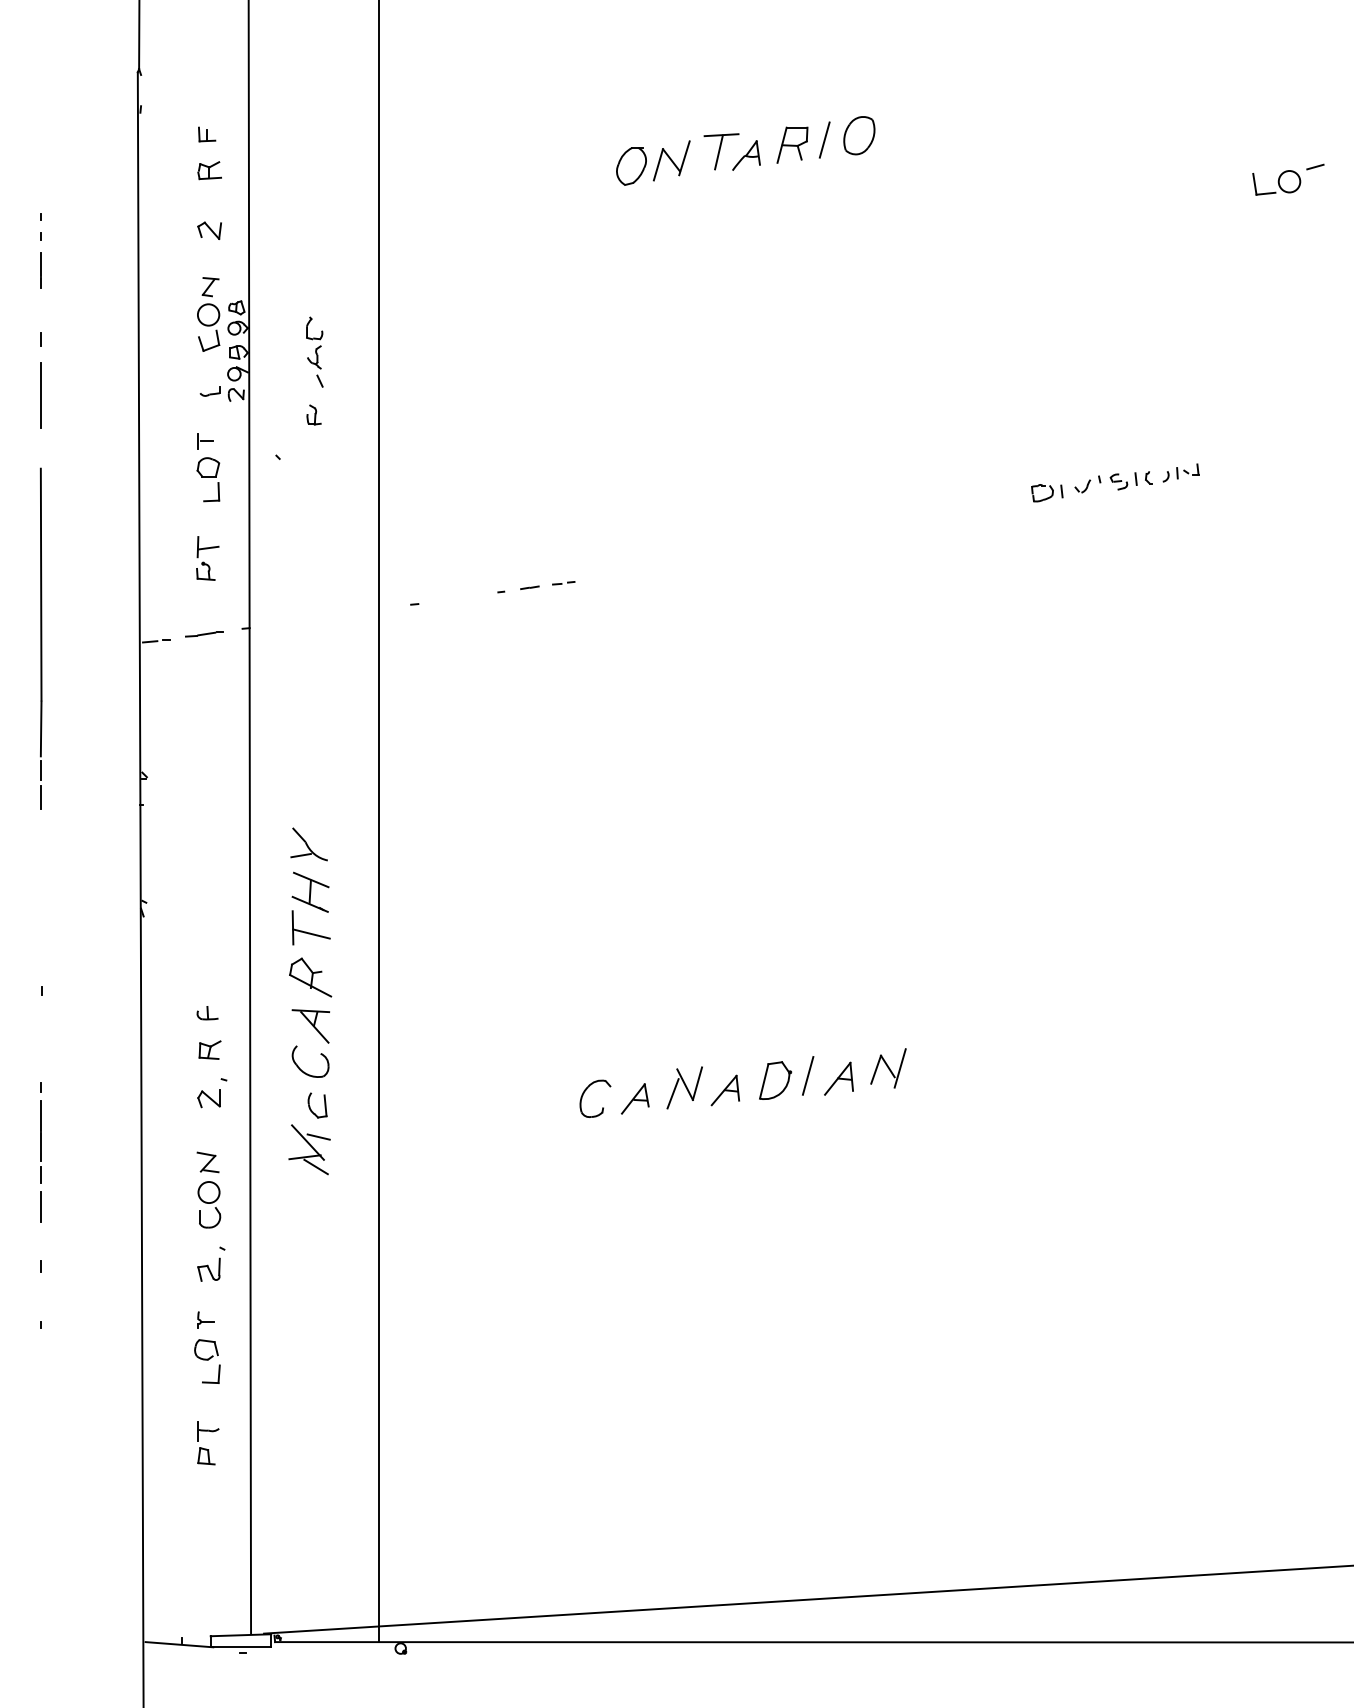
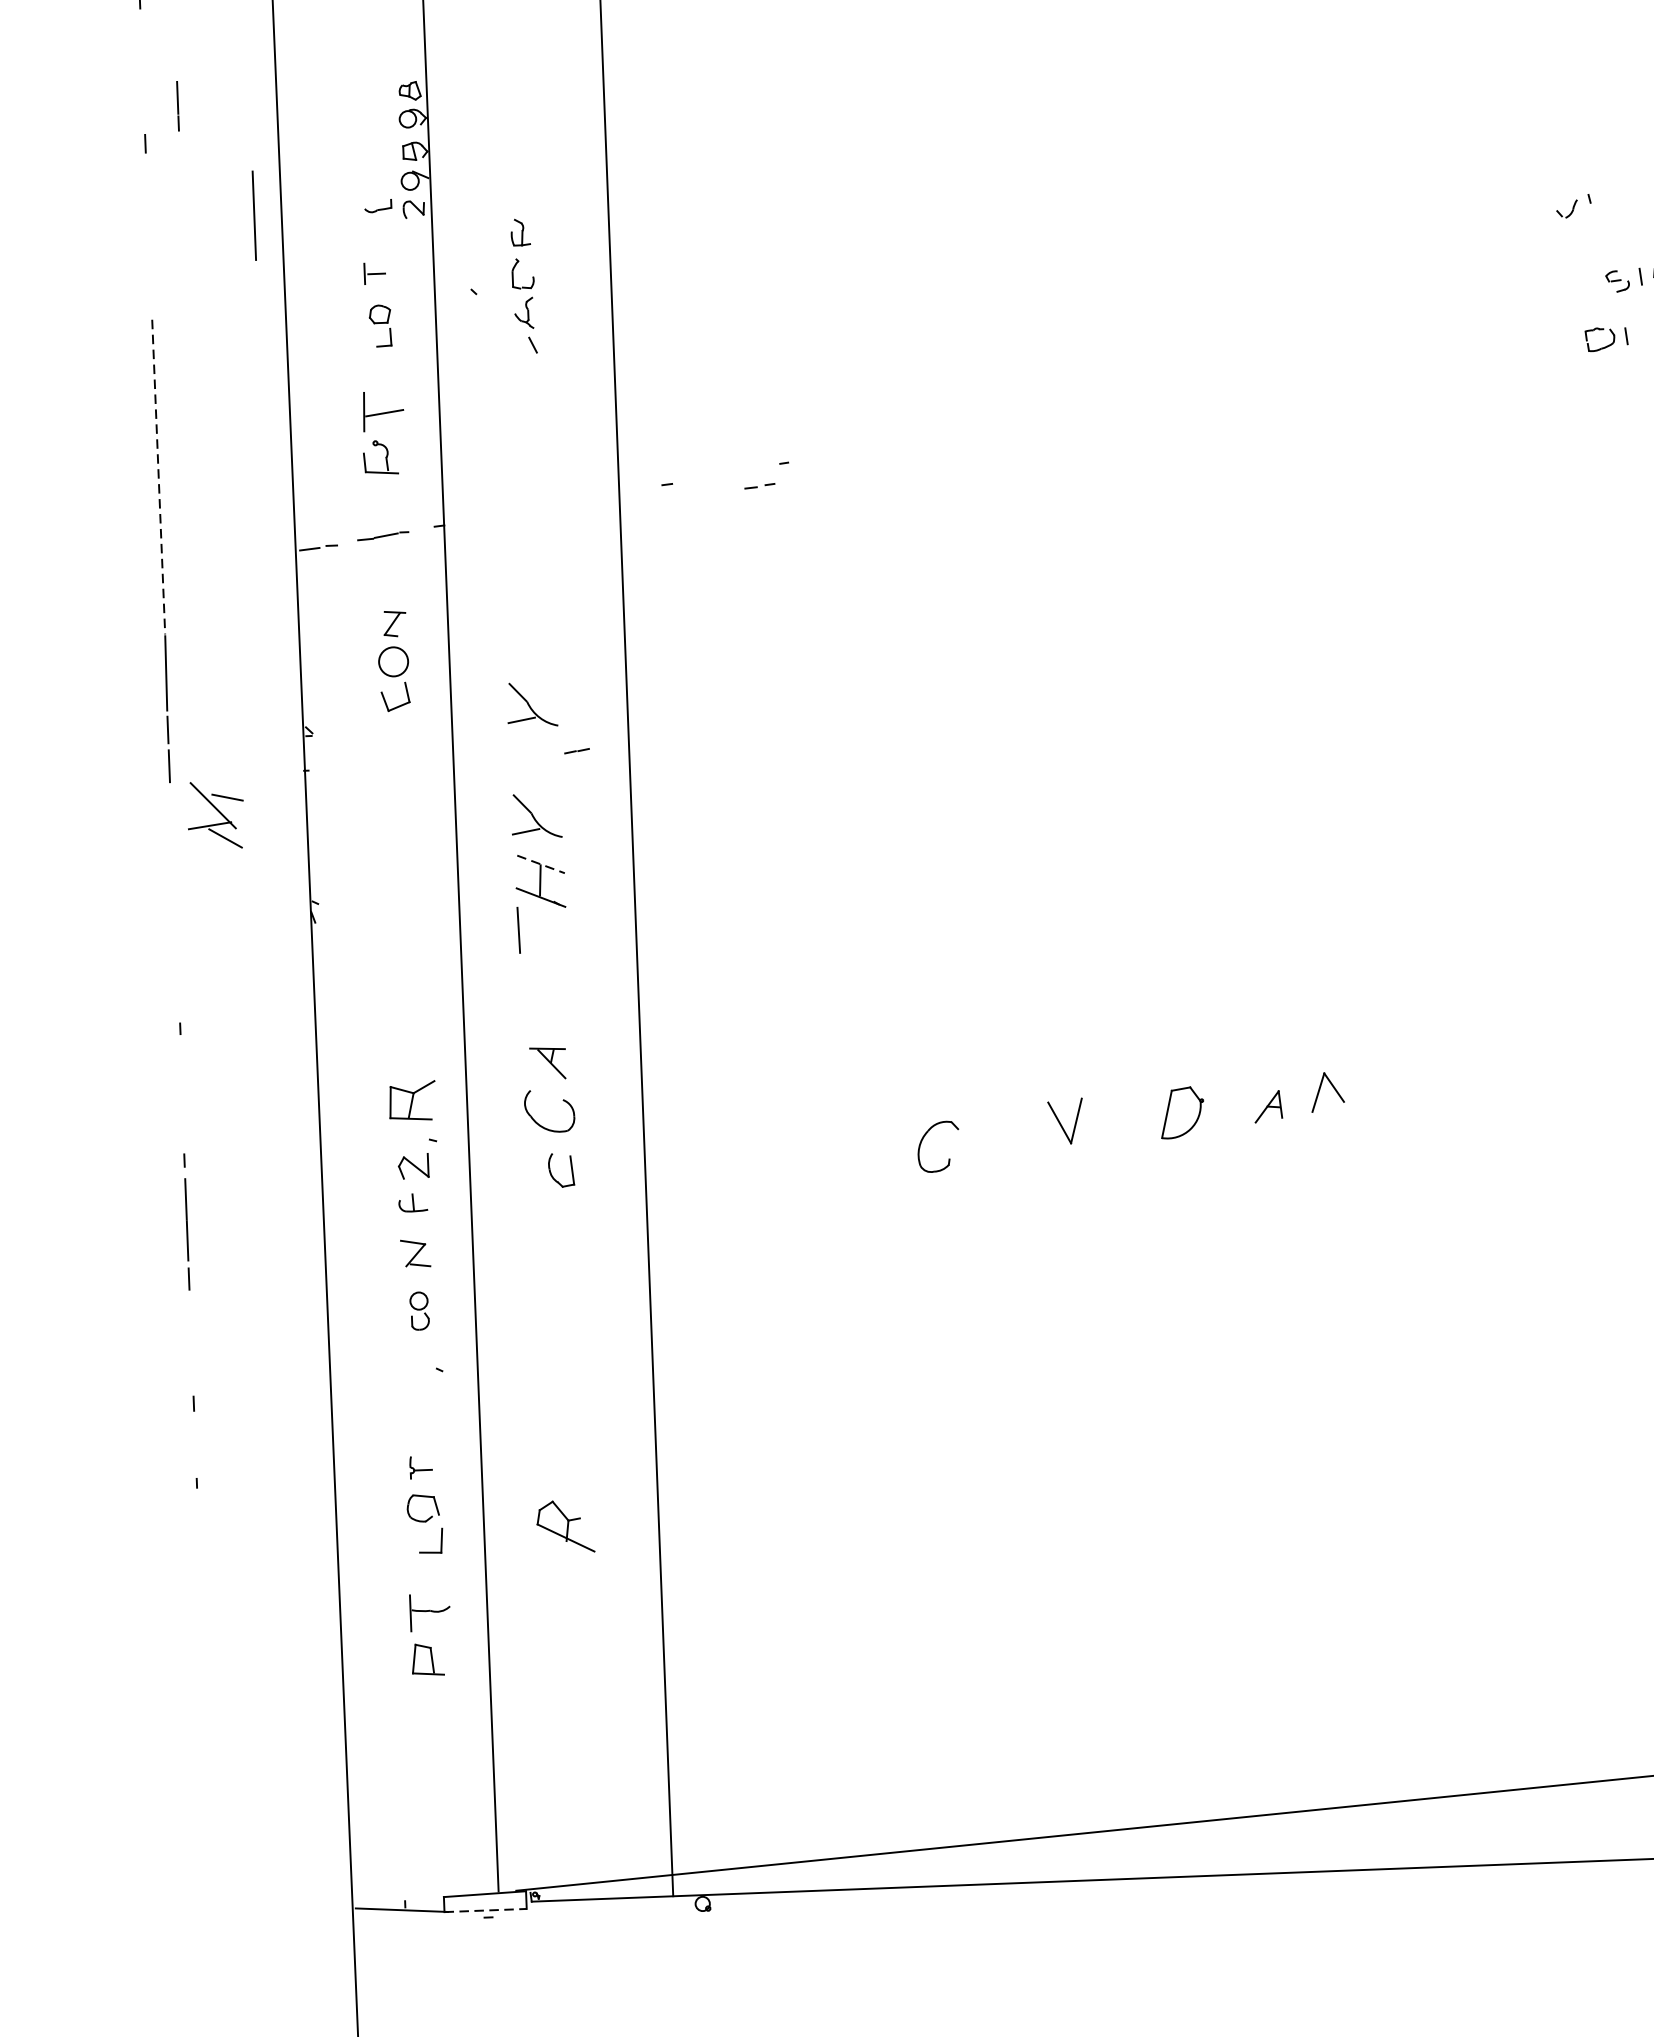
line: (40, 270) -> (177, 106), moved
part: (208, 314) -> (393, 661), moved
part: (314, 351) -> (523, 305), moved
line: (40, 395) -> (253, 216), moved
part: (208, 479) -> (380, 325), size x0.7
part: (1087, 484) -> (1573, 206), moved
part: (1047, 493) -> (1607, 339), moved
part: (207, 558) -> (383, 433), size x1.4
part: (563, 583) -> (759, 486), moved
line: (41, 584) -> (159, 477), solid -> dashed
line: (529, 587) -> (576, 750), moved
part: (308, 762) -> (531, 704), added
line: (311, 880) -> (541, 865), solid -> dashed
line: (311, 933) -> (544, 937), removed
part: (310, 977) -> (565, 1526), moved
part: (207, 1013) -> (412, 1203), moved
part: (310, 1026) -> (547, 1063), size x0.7
part: (209, 1049) -> (411, 1099), size x1.6
line: (899, 1068) -> (1350, 1089), removed
line: (807, 1075) -> (1225, 1104), removed
part: (838, 1078) -> (1267, 1106), size x0.7
part: (724, 1090) -> (1113, 1128), removed
line: (672, 1093) -> (1042, 1135), removed
part: (635, 1098) -> (992, 1144), removed
part: (309, 1149) -> (215, 814), moved
part: (209, 1204) -> (419, 1310), size x0.6
line: (40, 1207) -> (190, 1323), removed
part: (208, 1269) -> (421, 1398), removed
part: (208, 1443) -> (430, 1635), size x1.4
line: (241, 1647) -> (486, 1910), solid -> dashed

